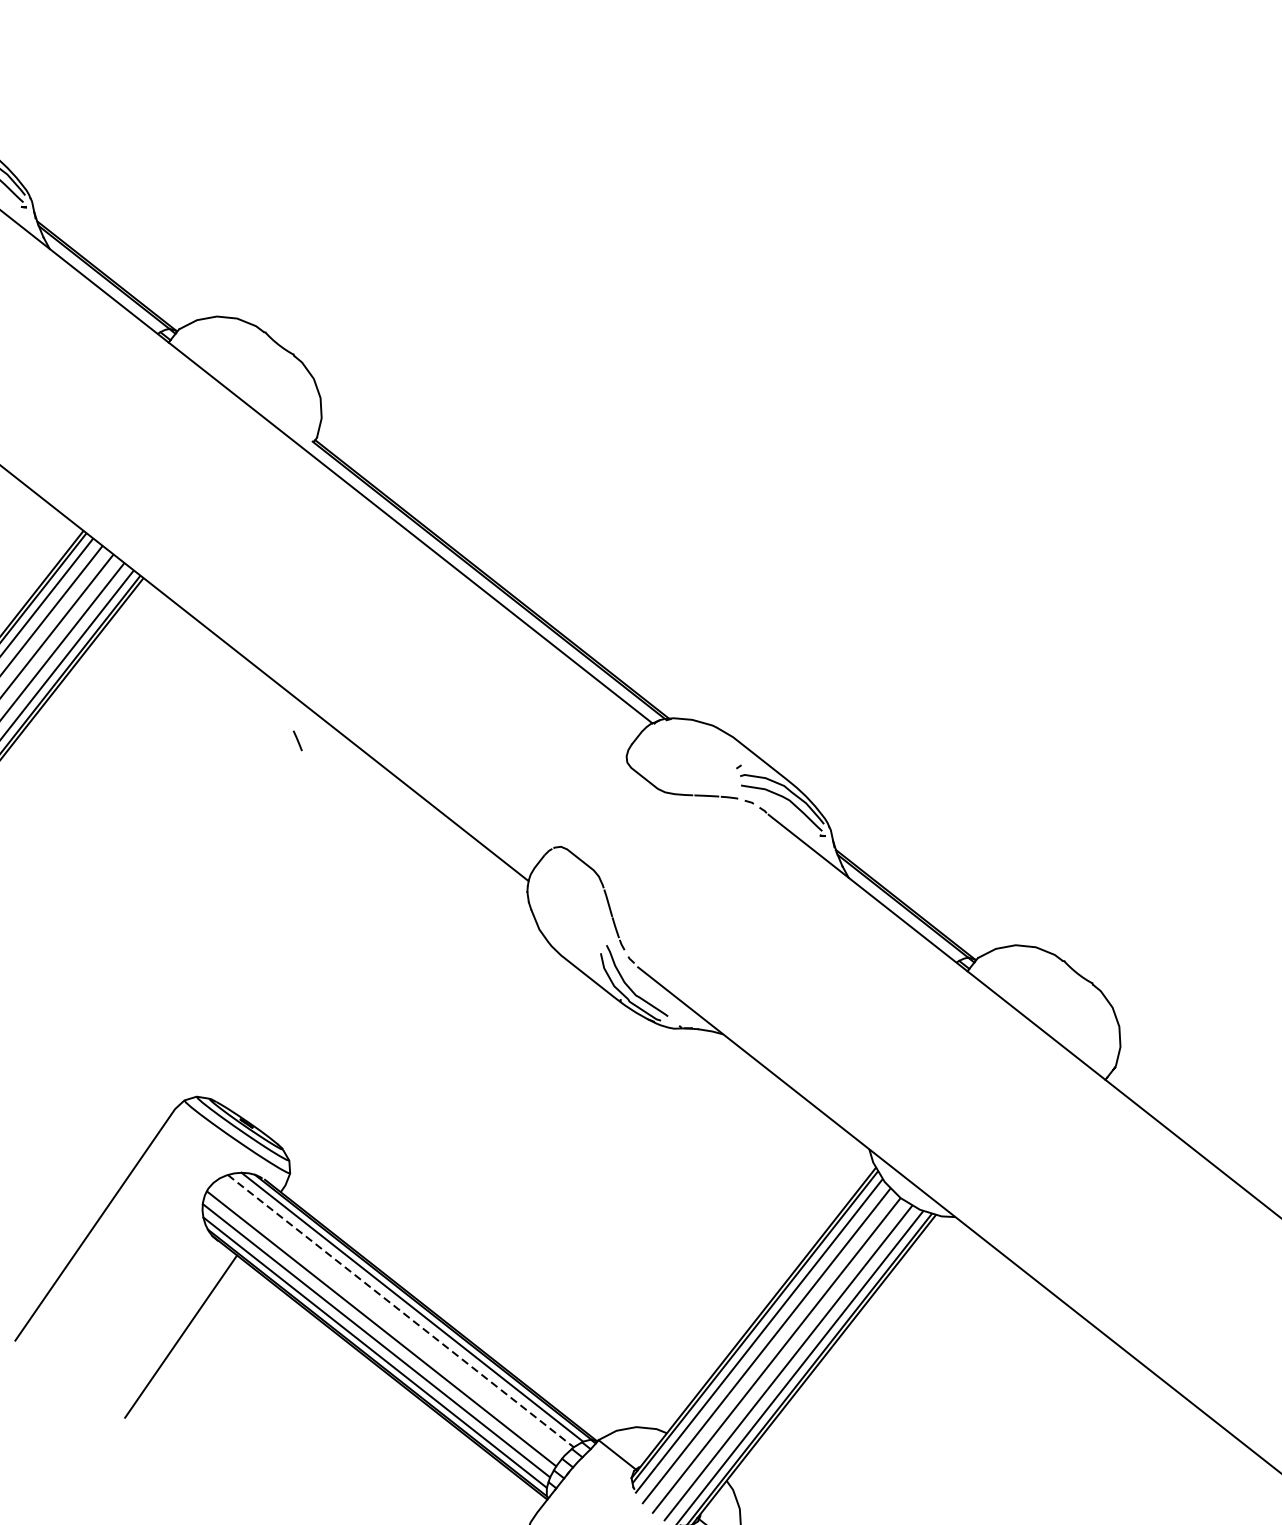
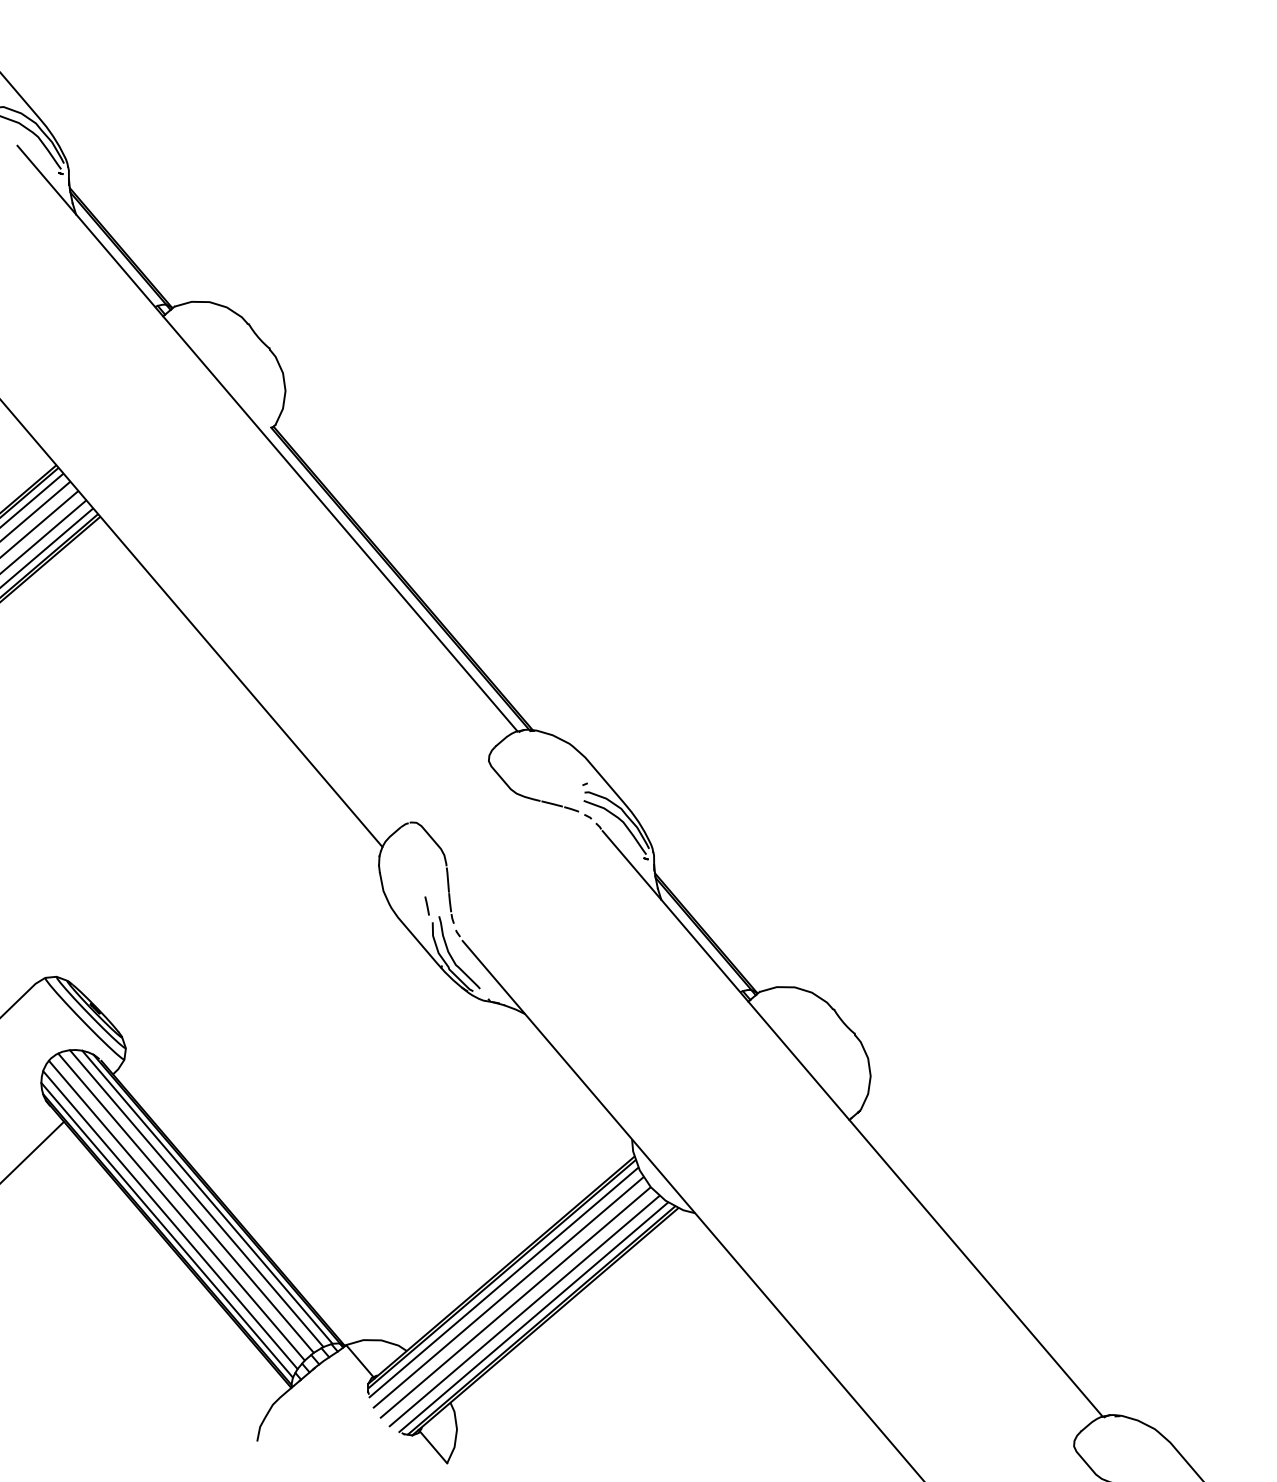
line: (296, 740) -> (426, 905), moved
line: (401, 1311) -> (197, 1199), dashed -> solid
line: (389, 1317) -> (185, 1202), added

